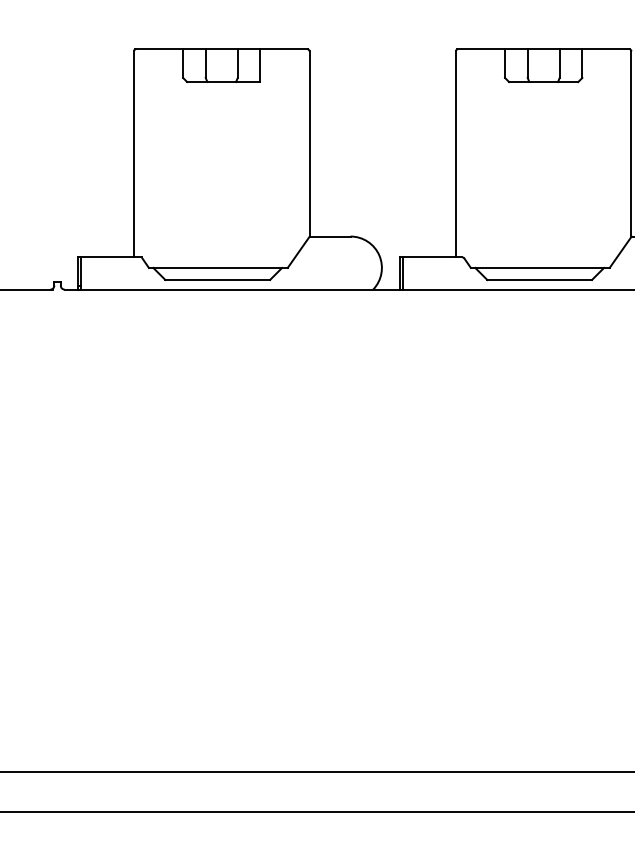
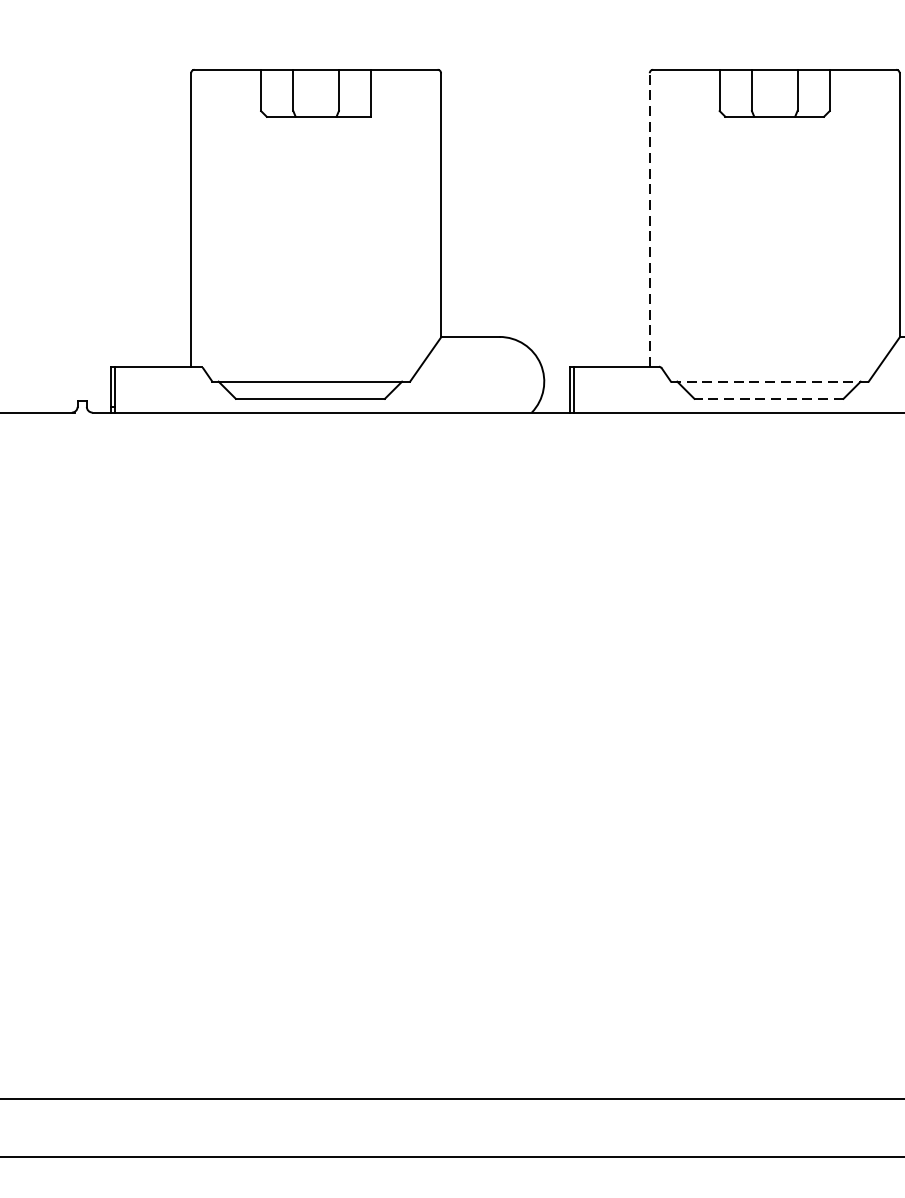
line: (455, 153) -> (649, 218), solid -> dashed
line: (540, 267) -> (770, 381), solid -> dashed
line: (539, 280) -> (768, 399), solid -> dashed

